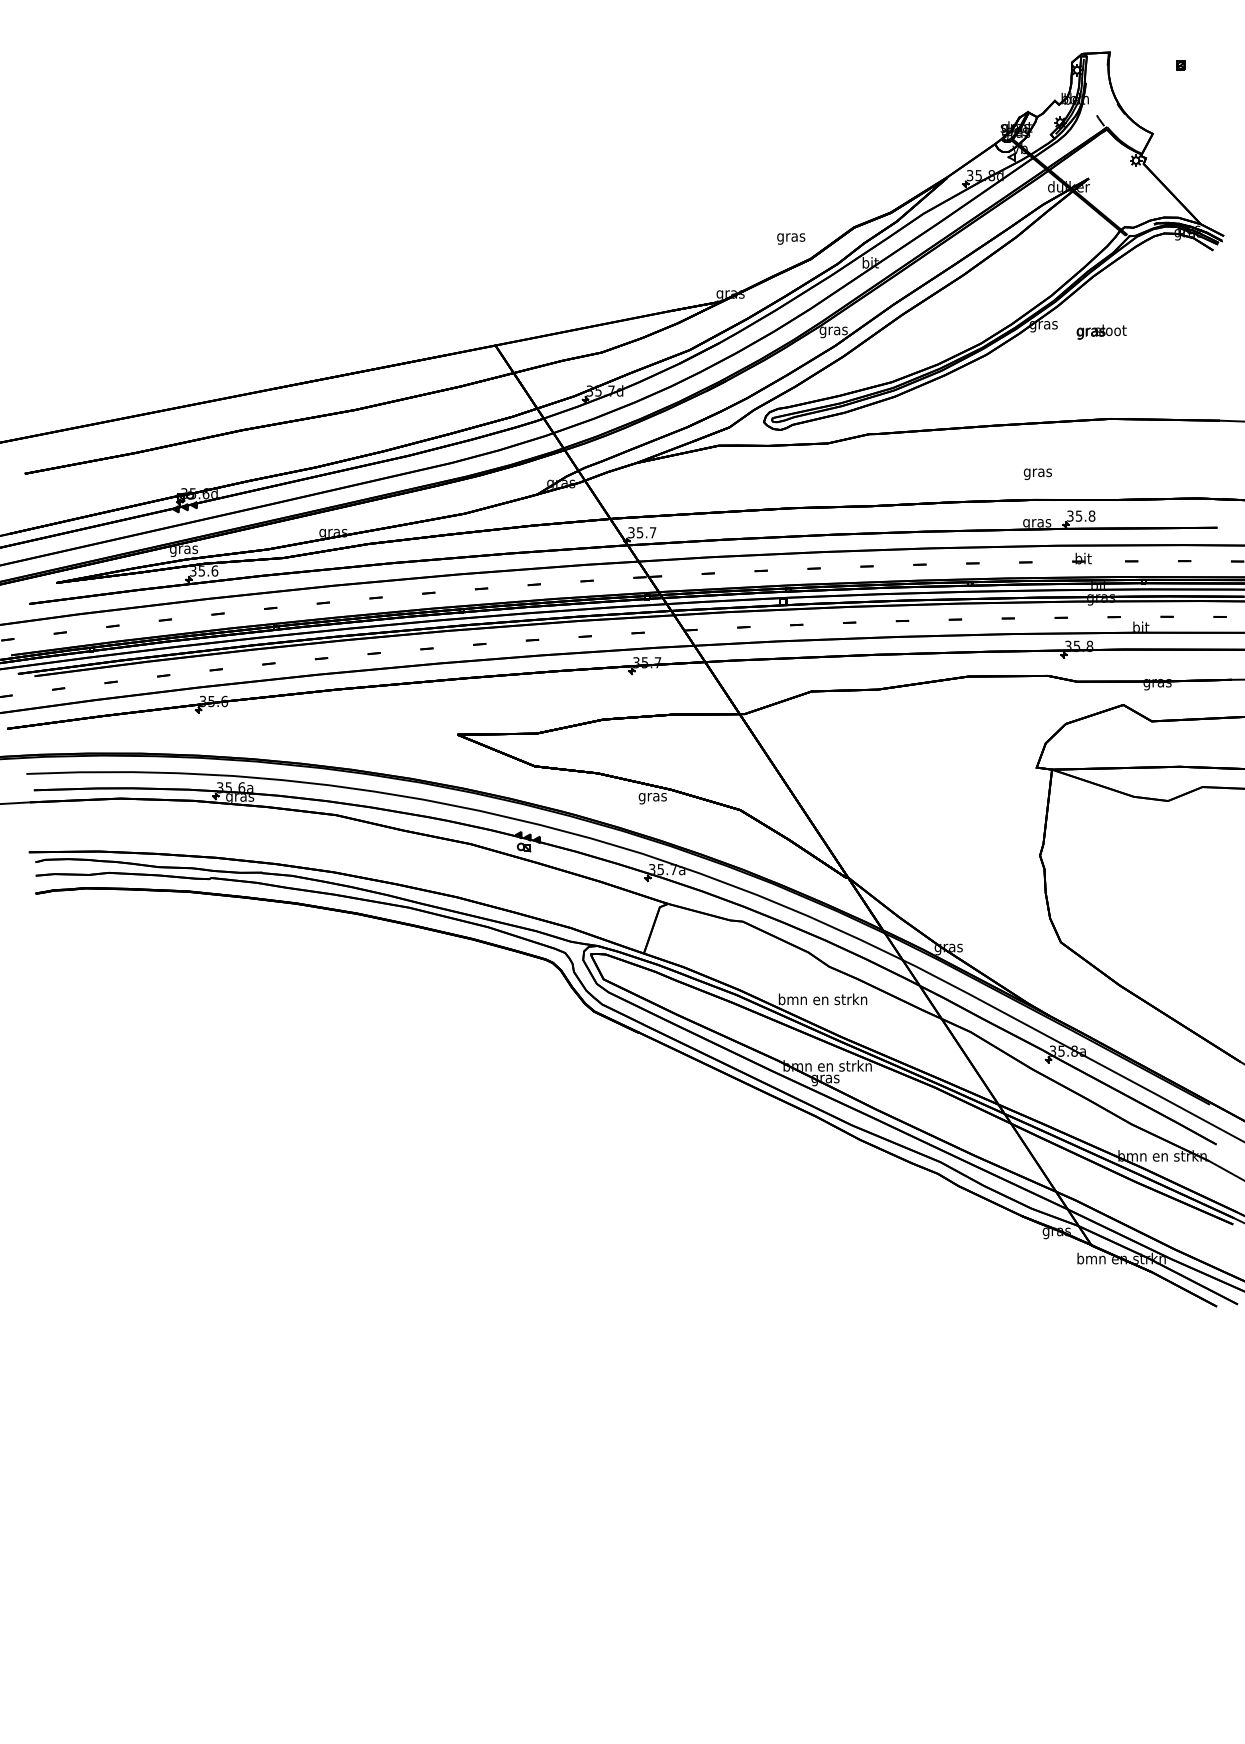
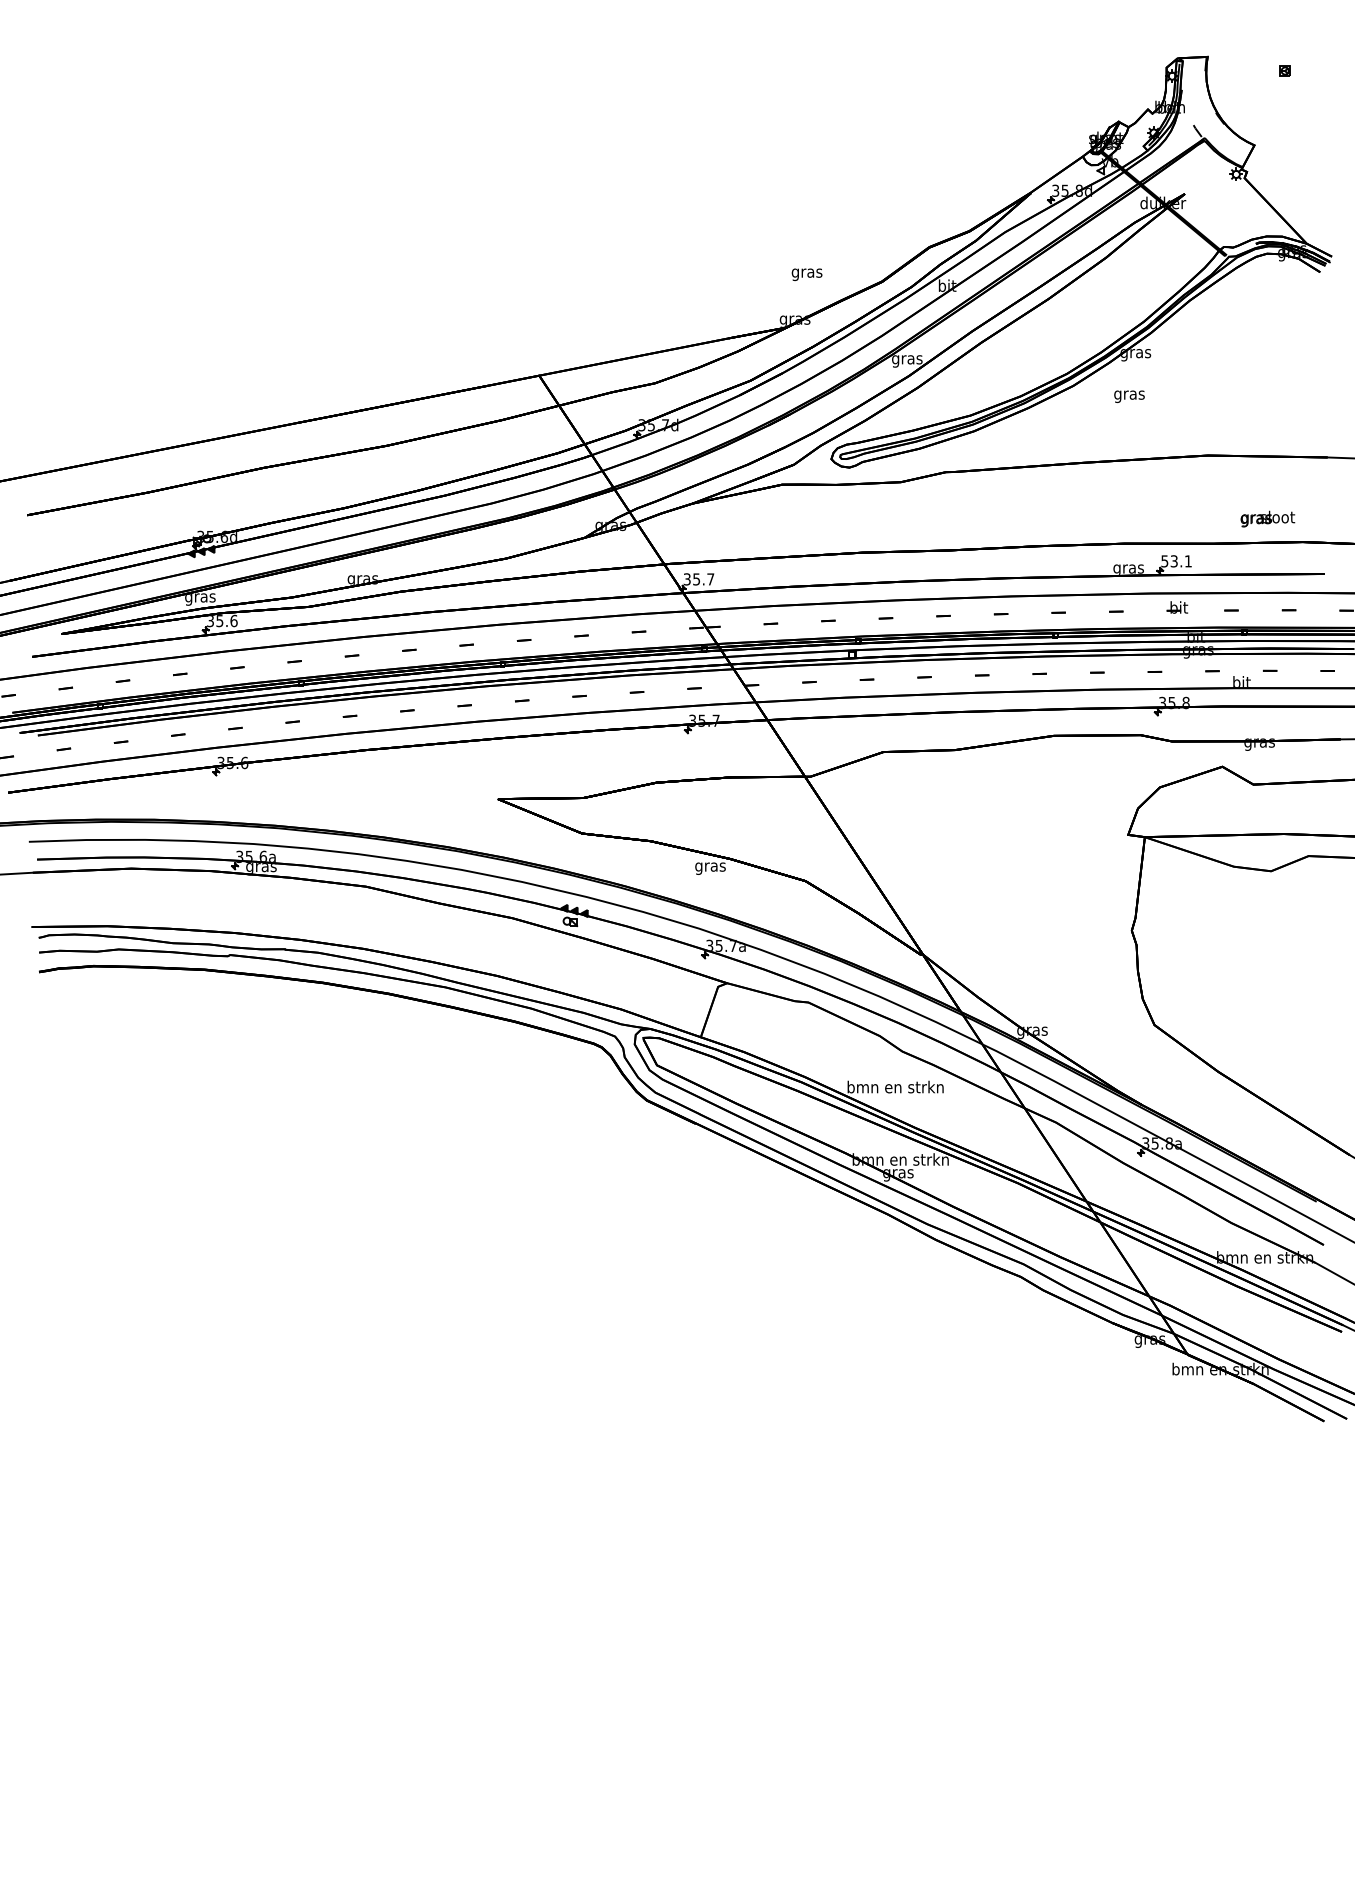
text: (790, 238) -> (806, 274), moved
text: (1101, 331) -> (1267, 518), moved
text: (1037, 474) -> (1129, 396), moved
text: (1081, 516) -> (1176, 561), 35.8 -> 53.1

